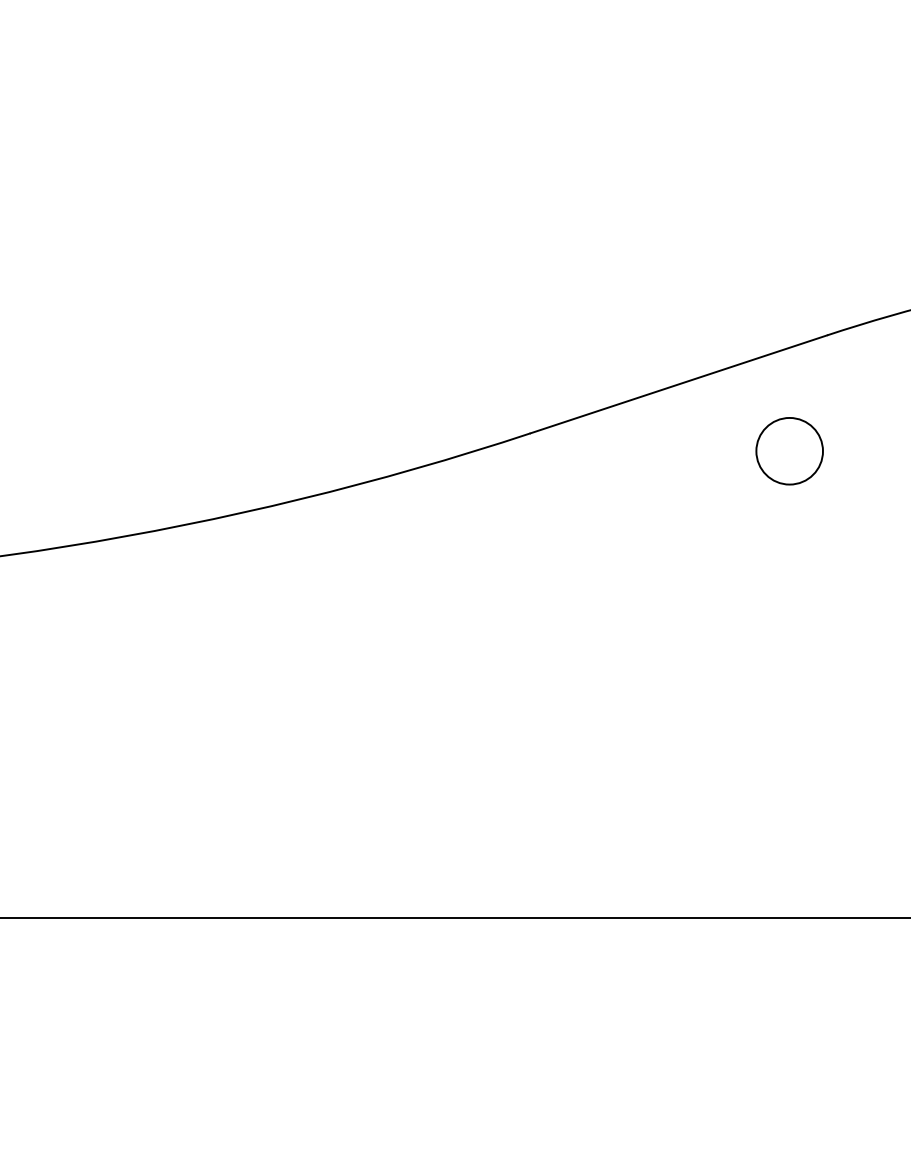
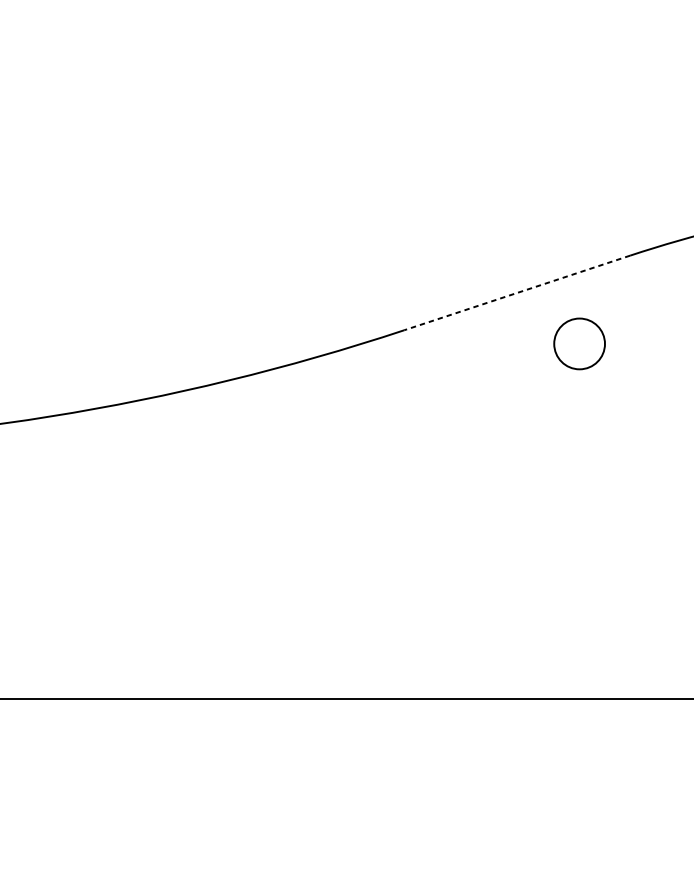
line: (678, 384) -> (516, 293), solid -> dashed
circle: (789, 451) -> (579, 344), moved

